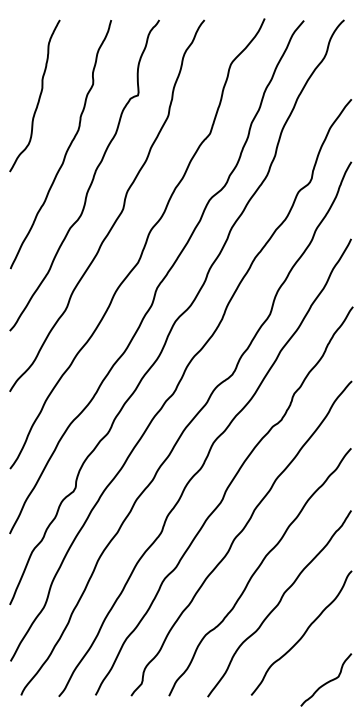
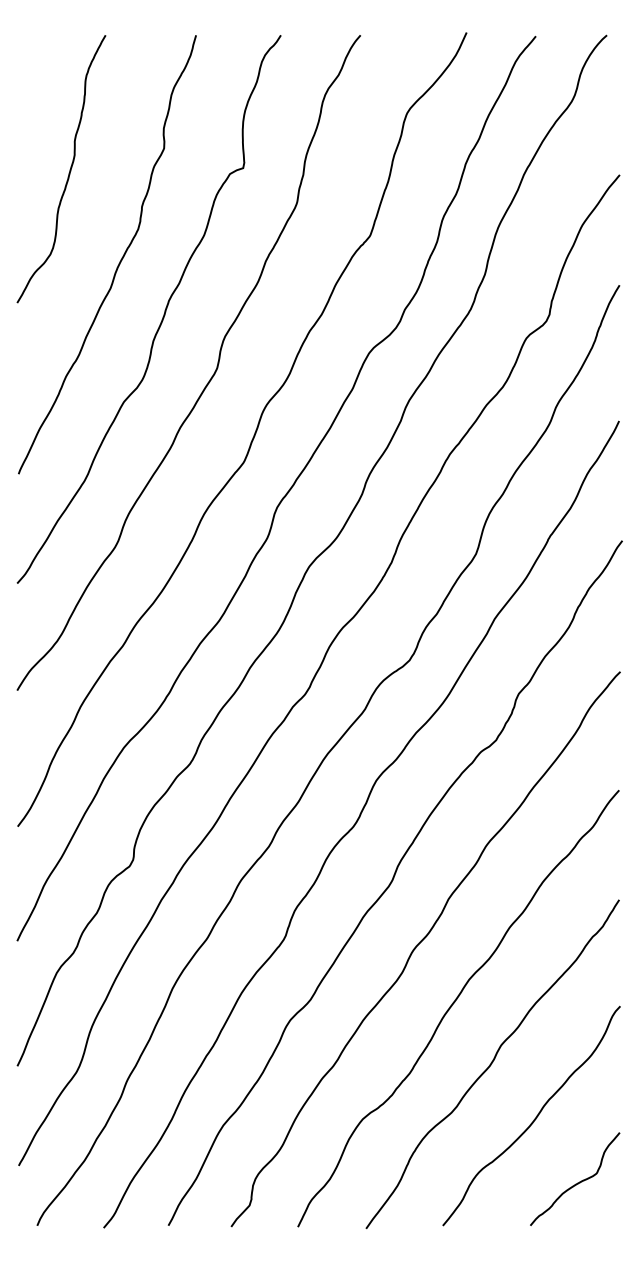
curve: (327, 681) -> (577, 1181), moved

